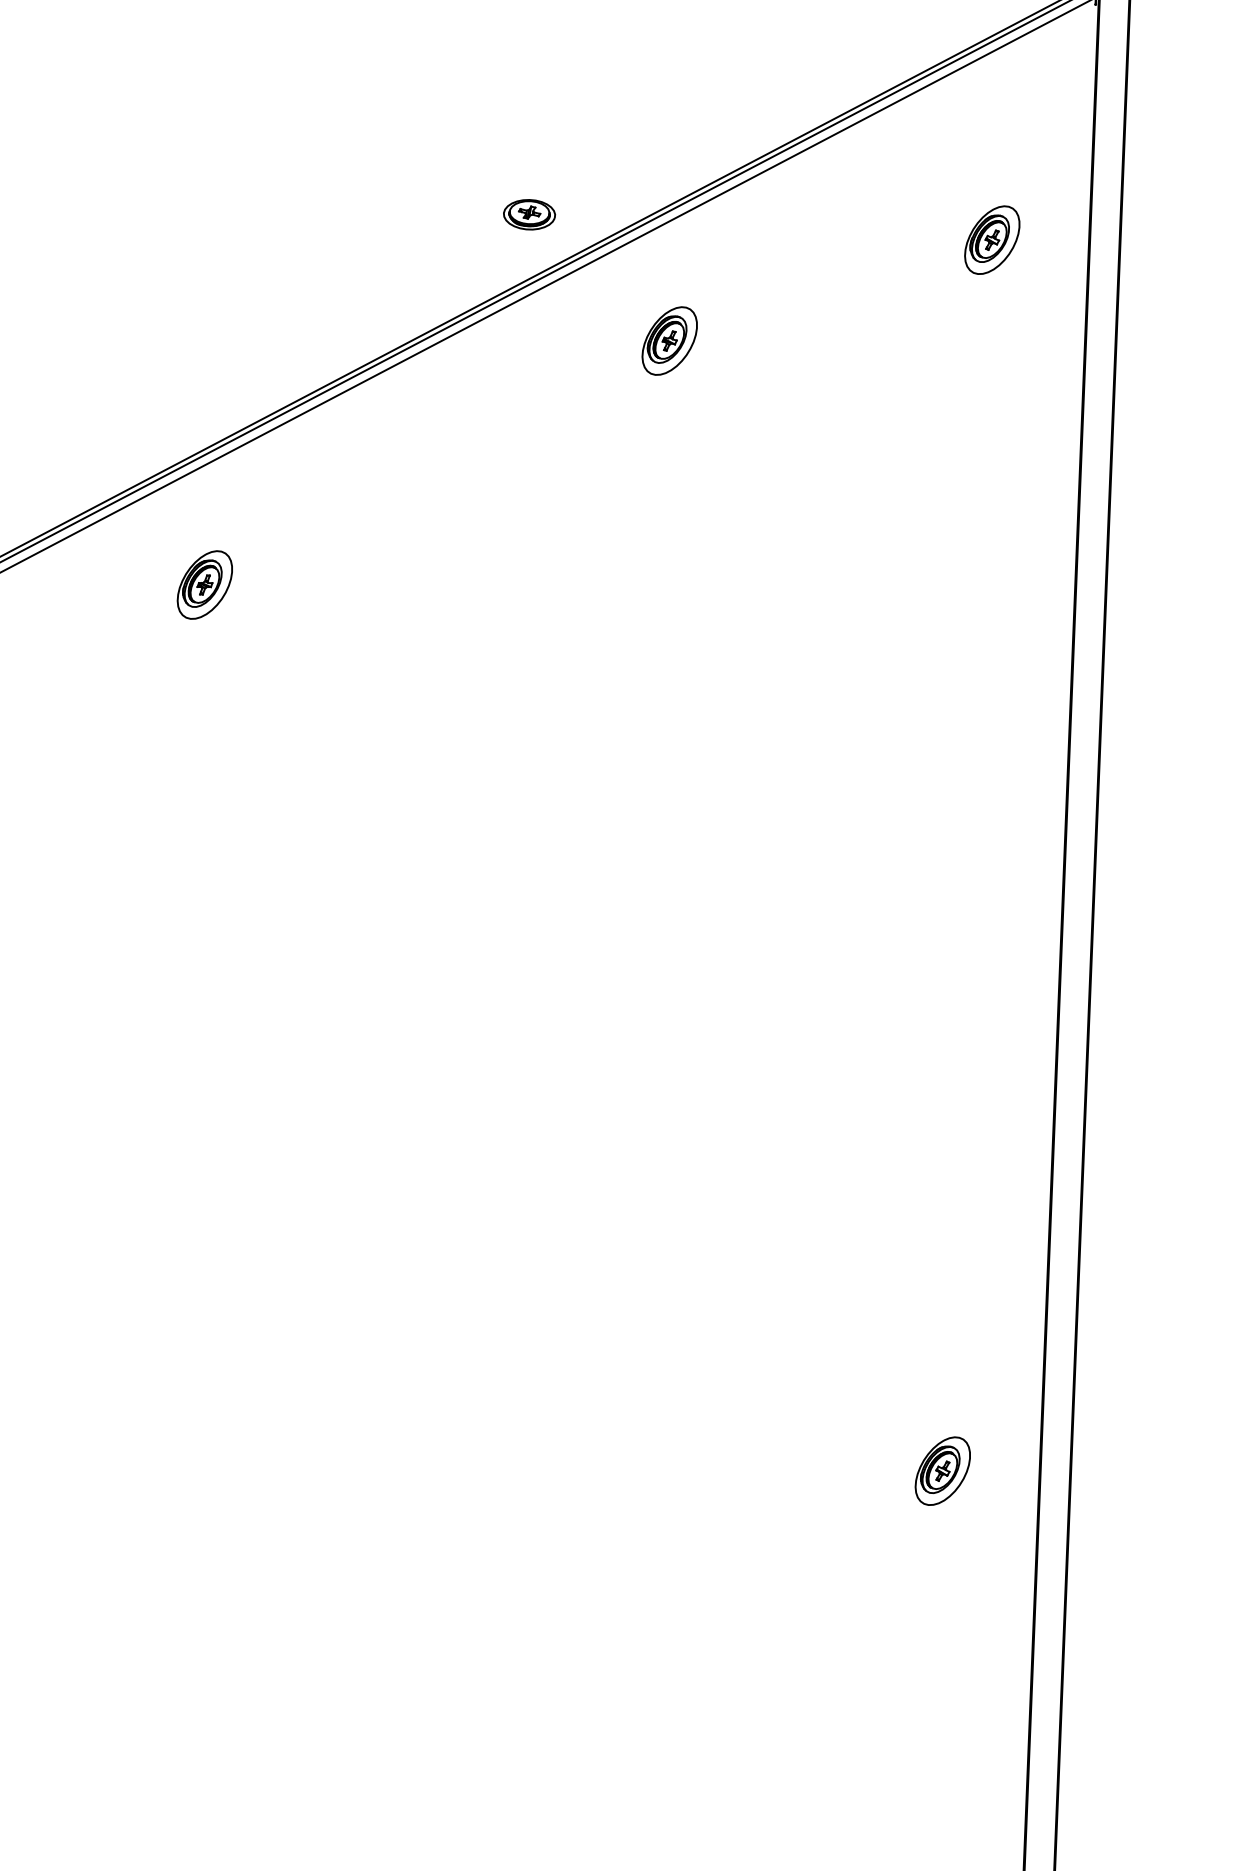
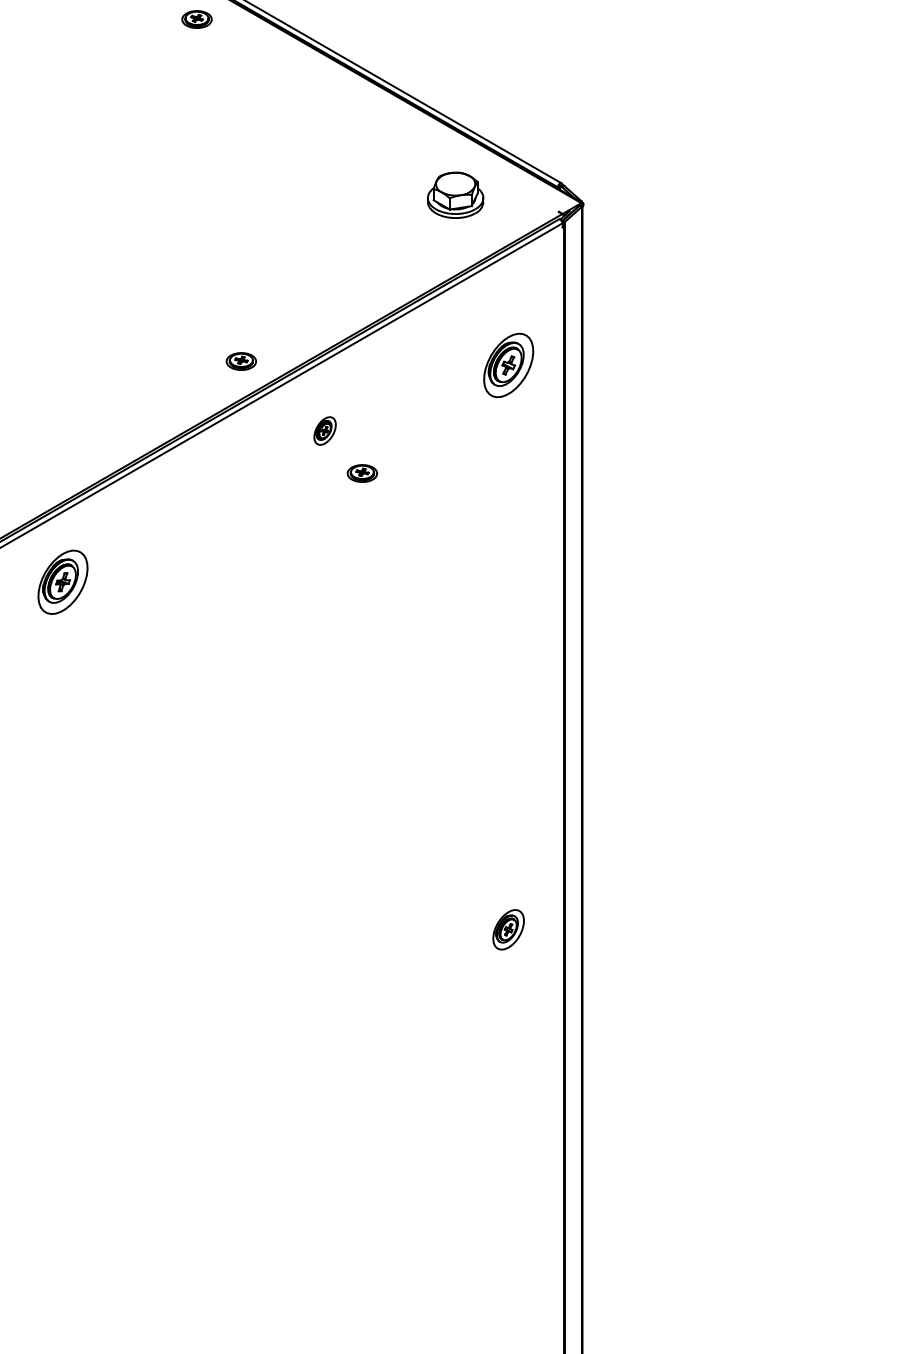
part: (992, 240) -> (508, 365), size x1.6
part: (668, 340) -> (324, 430), size x0.7
part: (731, 417) -> (362, 473), added
part: (204, 585) -> (62, 582), size x1.6
part: (942, 1470) -> (508, 929), moved

